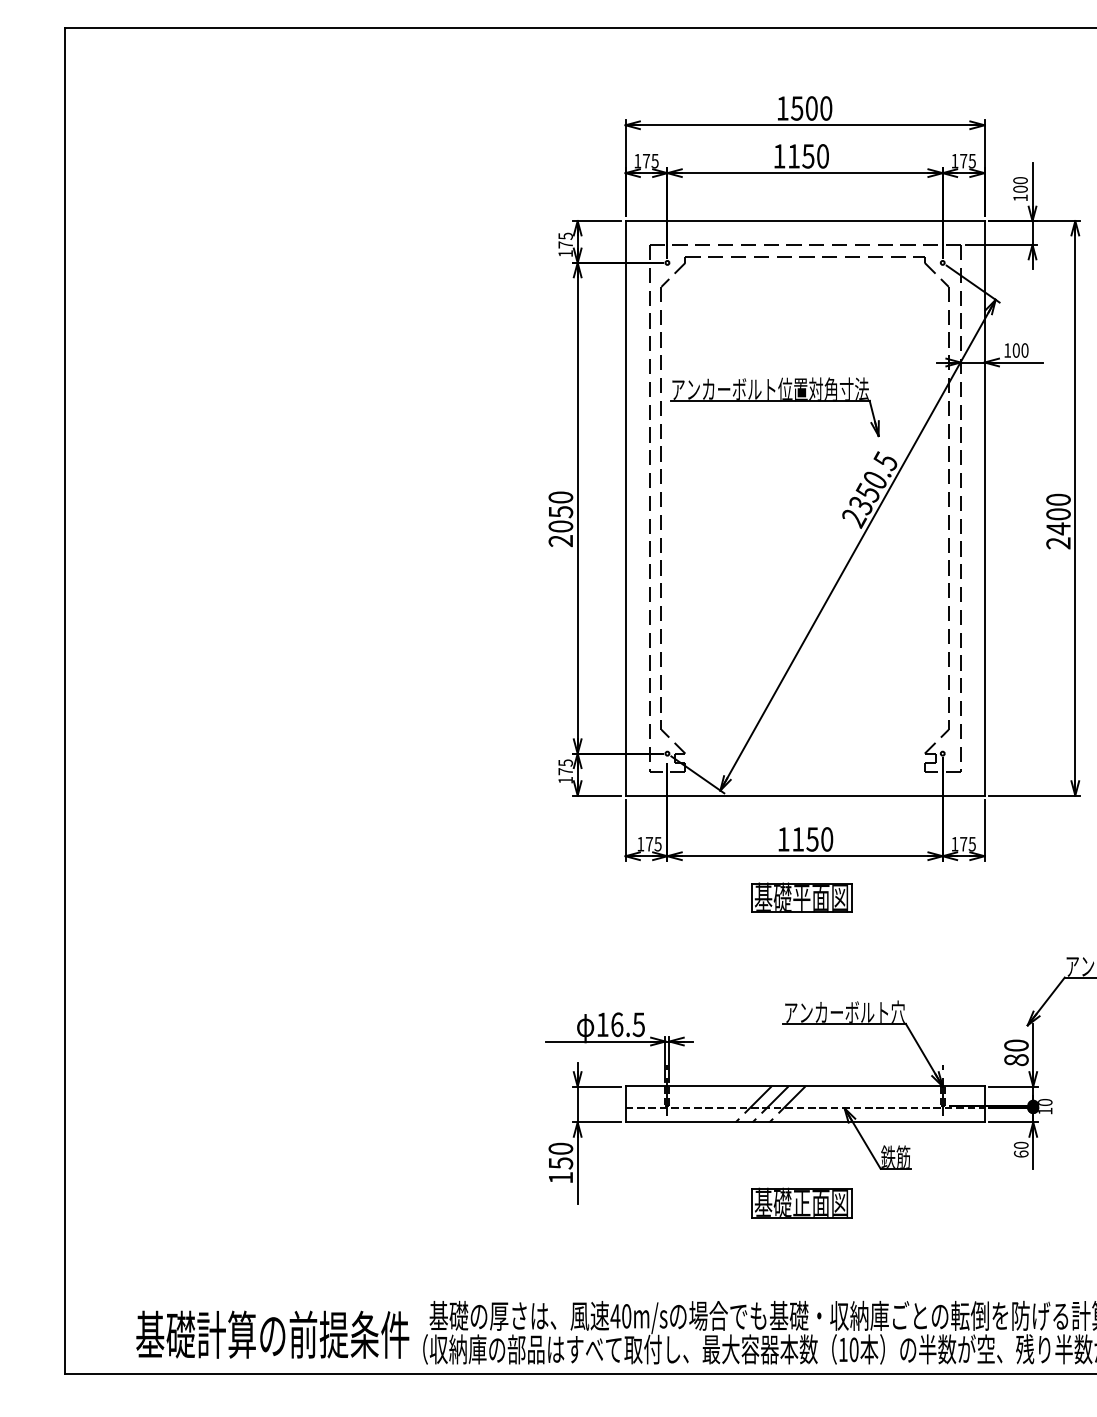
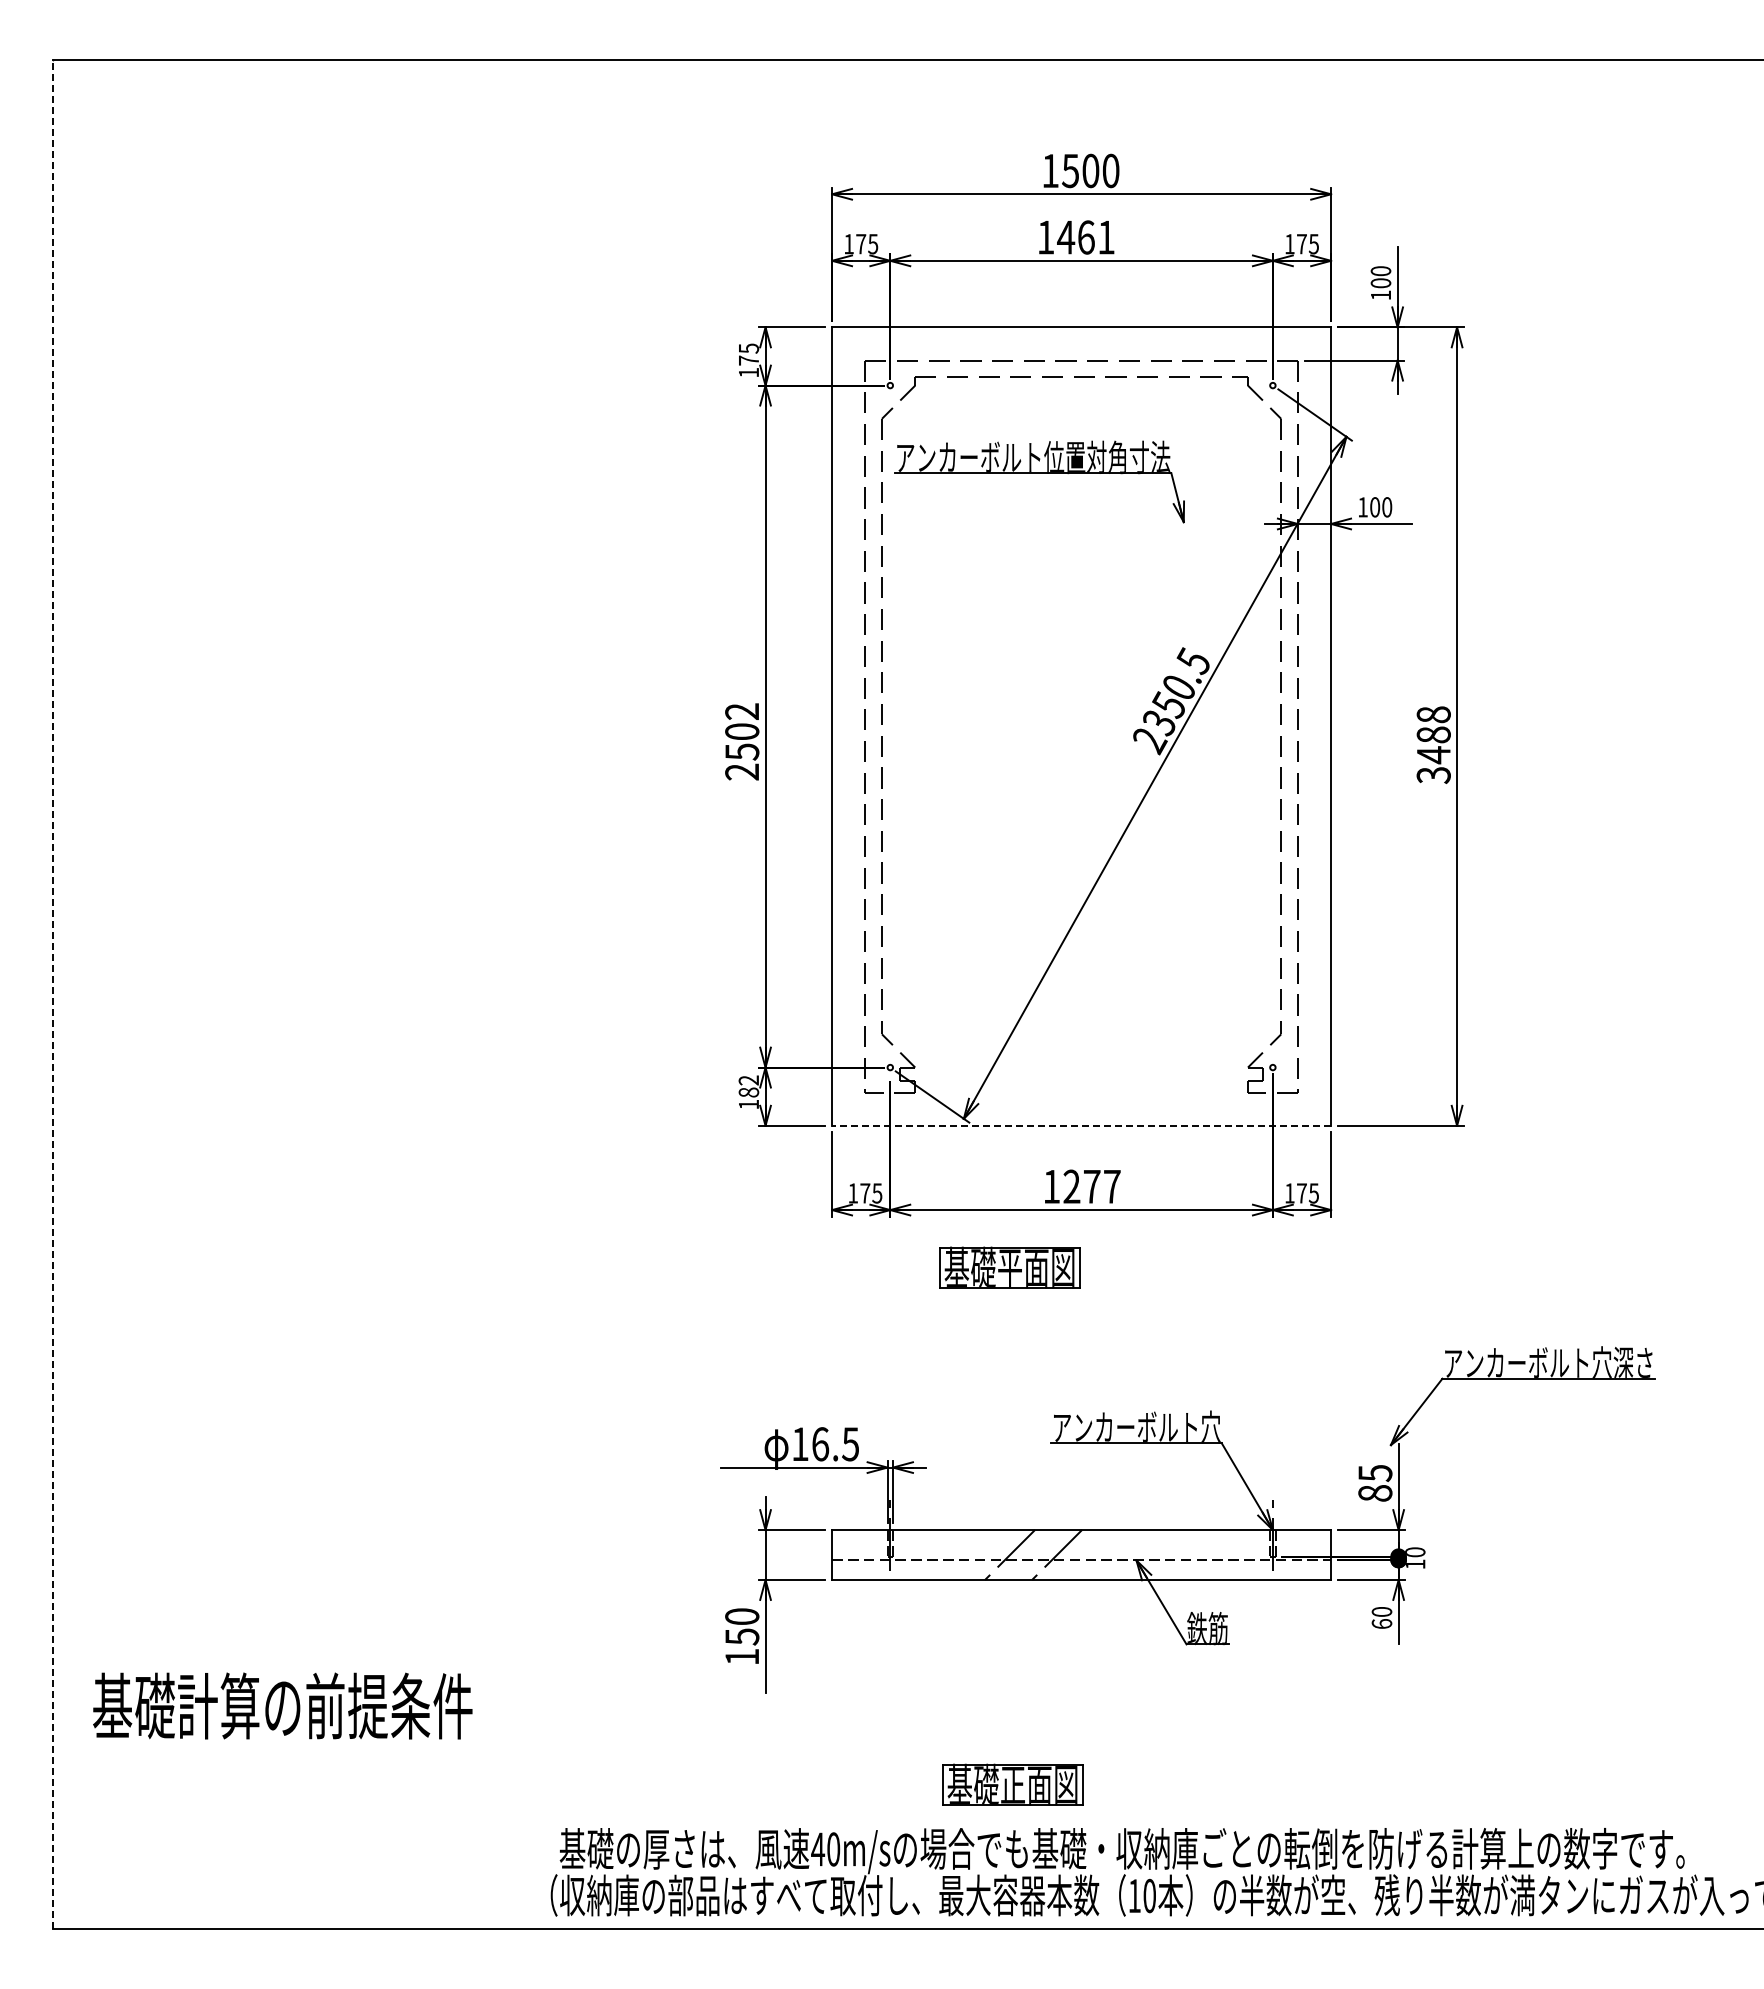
text: (807, 156) -> (1085, 237), 1150 -> 1461
part: (774, 401) -> (1039, 473), moved
text: (561, 511) -> (742, 731), 2050 -> 2502
text: (1058, 521) -> (1433, 745), 2400 -> 3488
line: (64, 701) -> (52, 994), solid -> dashed
text: (565, 767) -> (748, 1086), 175 -> 182
line: (805, 795) -> (1081, 1125), solid -> dashed
text: (812, 839) -> (1091, 1186), 1150 -> 1277
part: (801, 897) -> (1009, 1267), moved
text: (1016, 1045) -> (1375, 1473), 80 -> 85
line: (770, 1104) -> (1033, 1554), removed
part: (801, 1202) -> (1012, 1784), moved
text: (272, 1334) -> (282, 1705), moved

